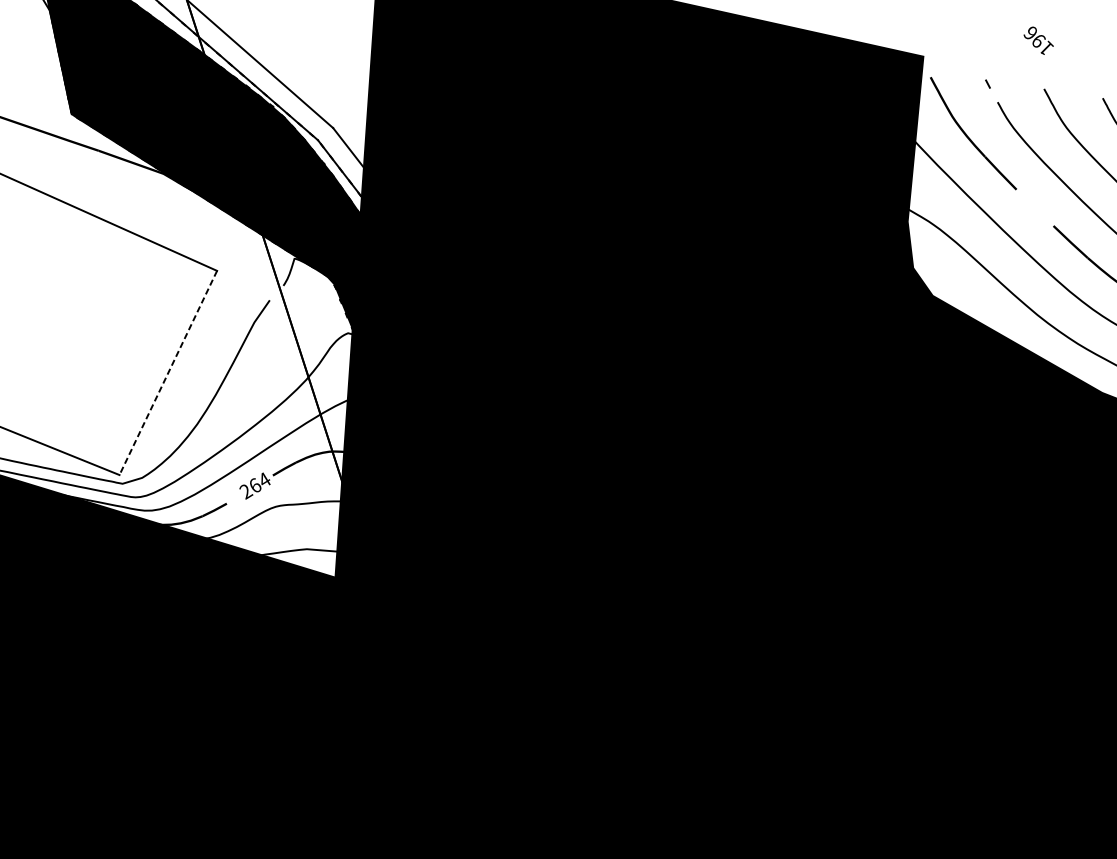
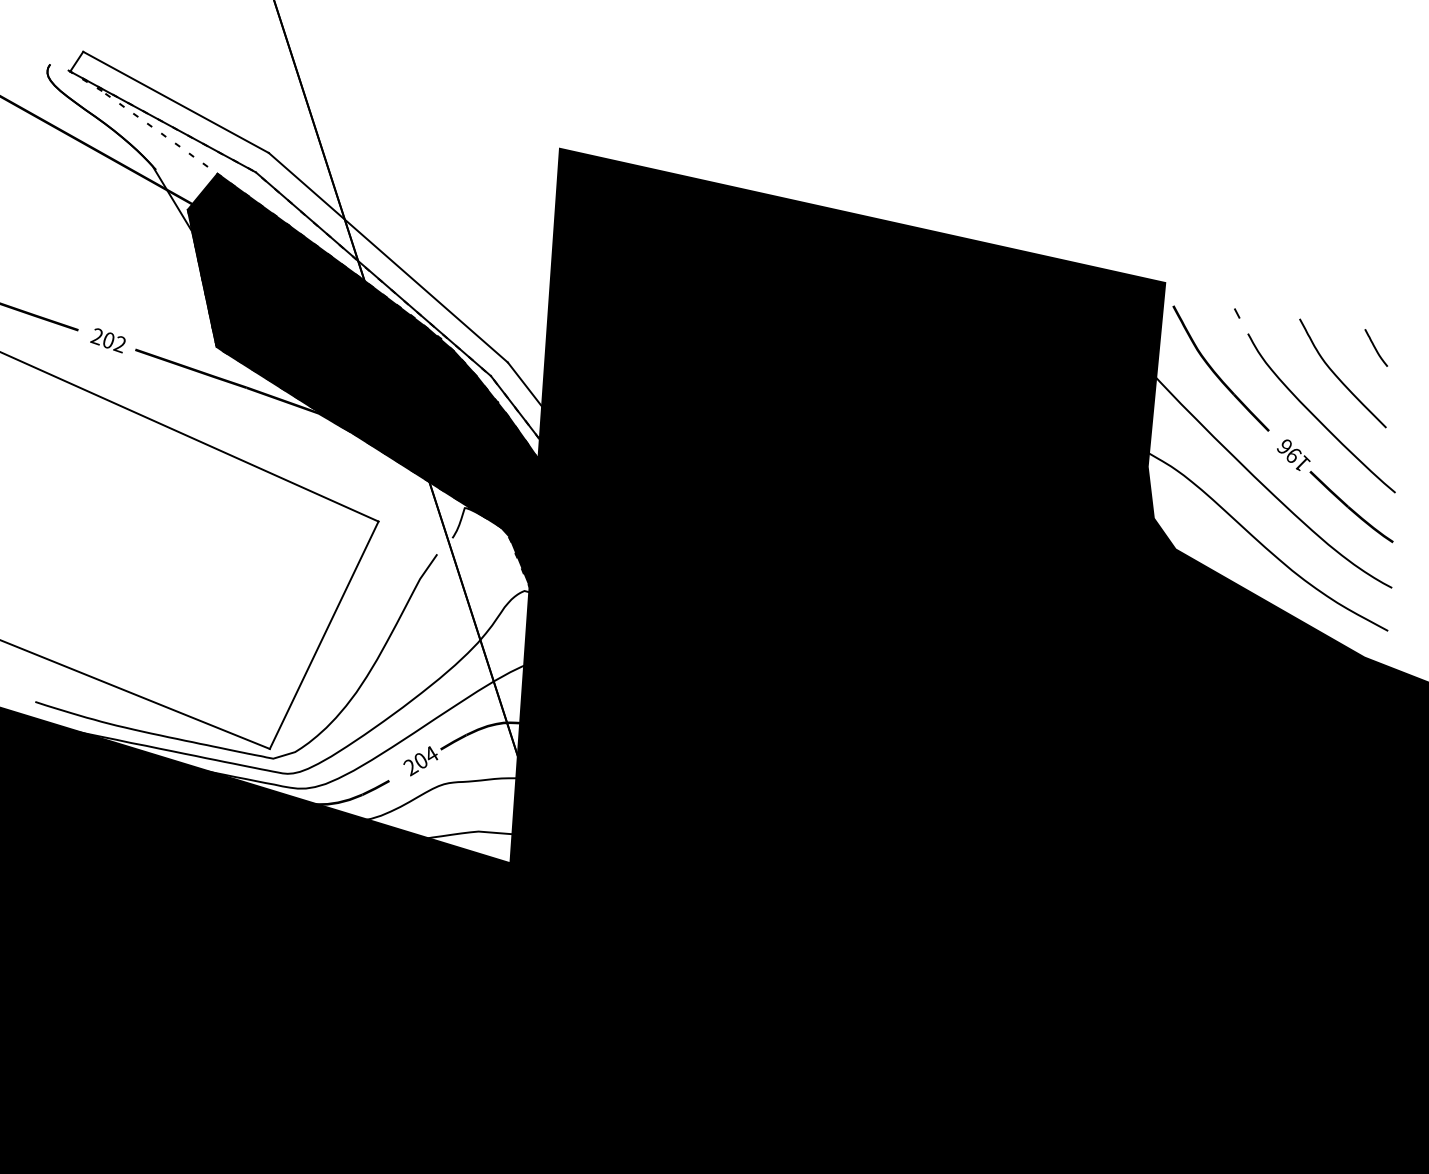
text: (1038, 40) -> (1293, 454), moved
line: (167, 373) -> (323, 635), dashed -> solid
text: (254, 485) -> (420, 760), 264 -> 204

